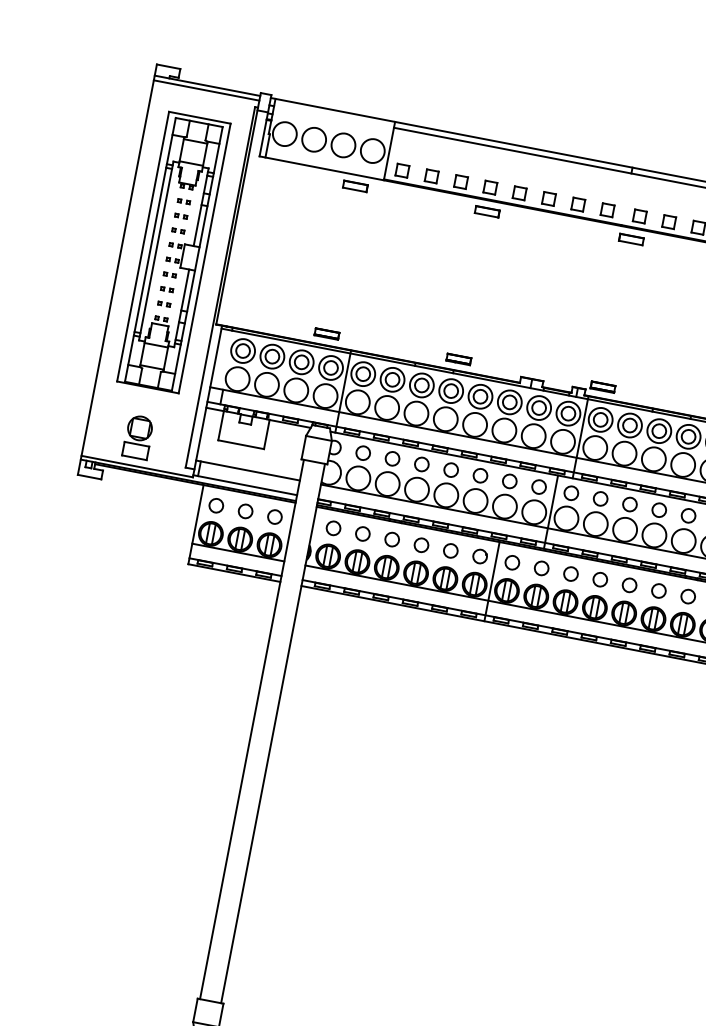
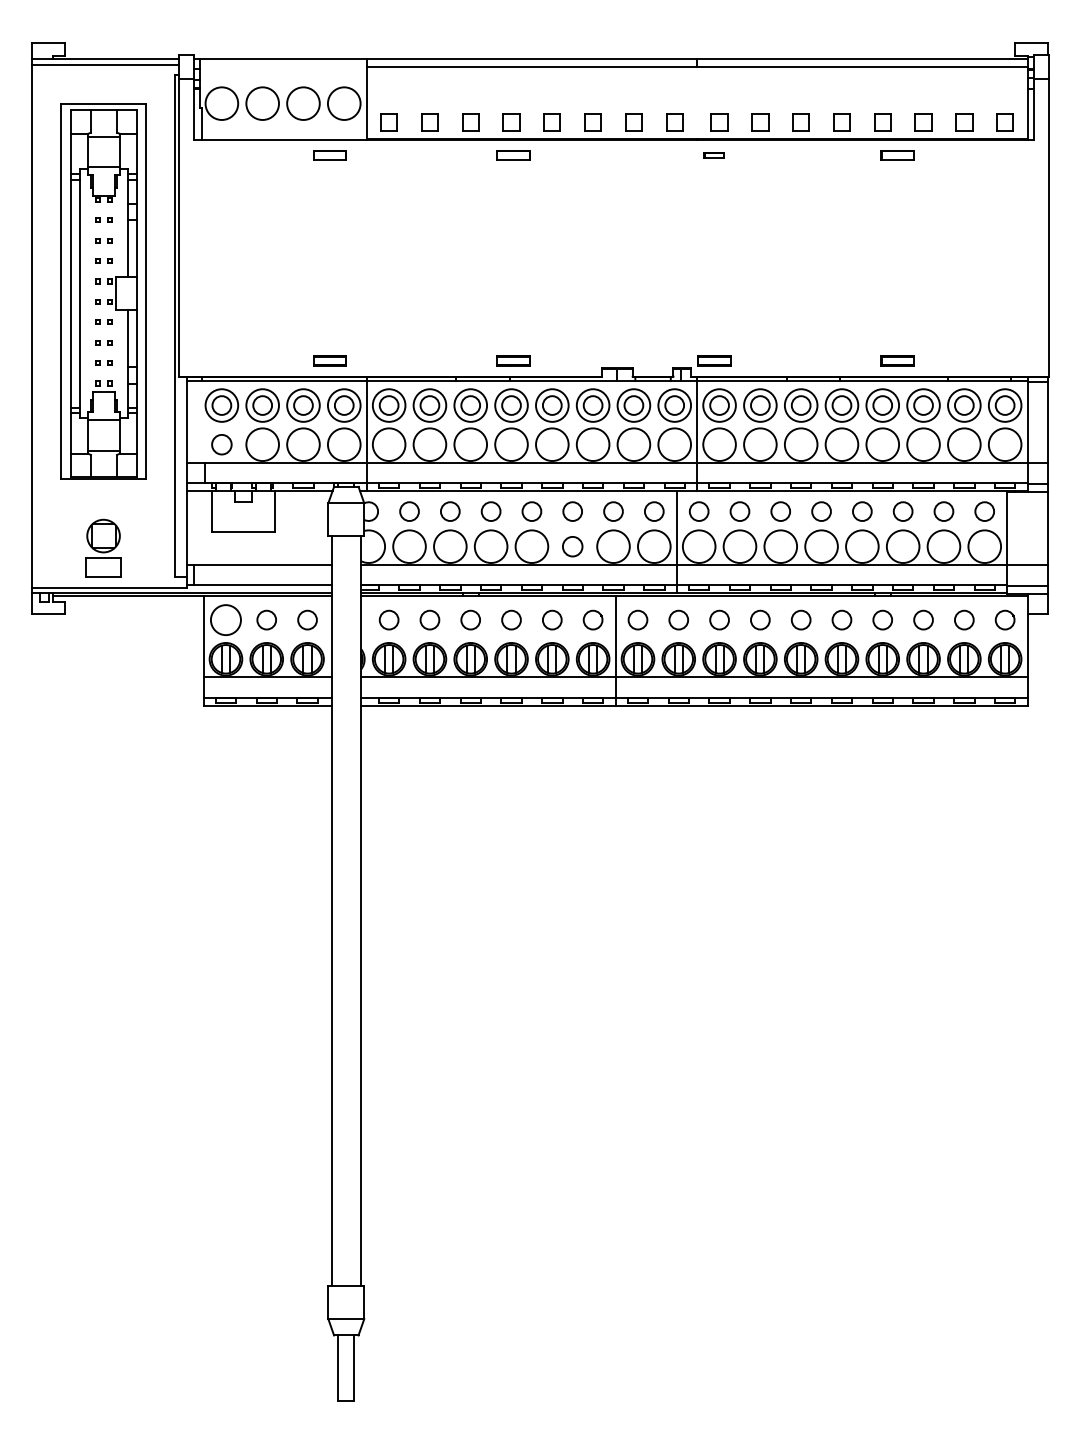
part: (631, 239) -> (714, 155), size x0.6
circle: (237, 378) -> (221, 444), size x0.6
circle: (475, 500) -> (572, 546), size x0.6
circle: (216, 505) -> (225, 619), size x1.6

